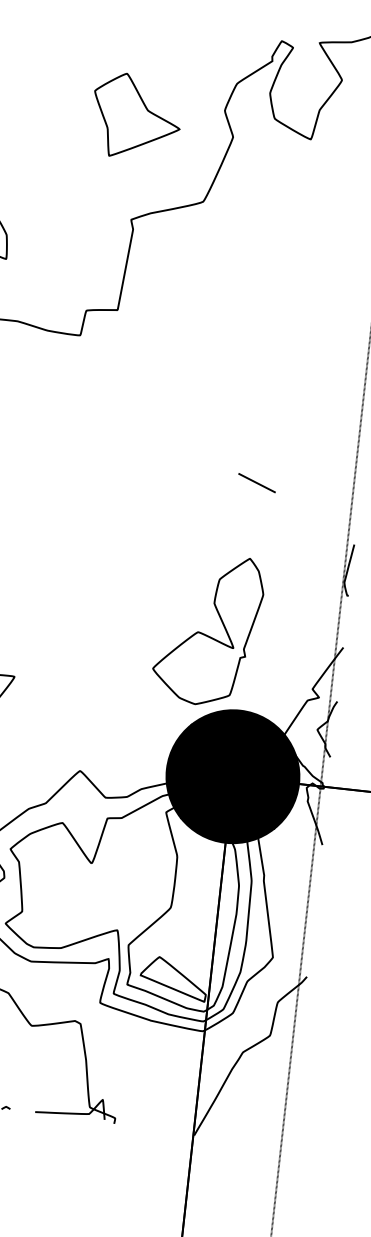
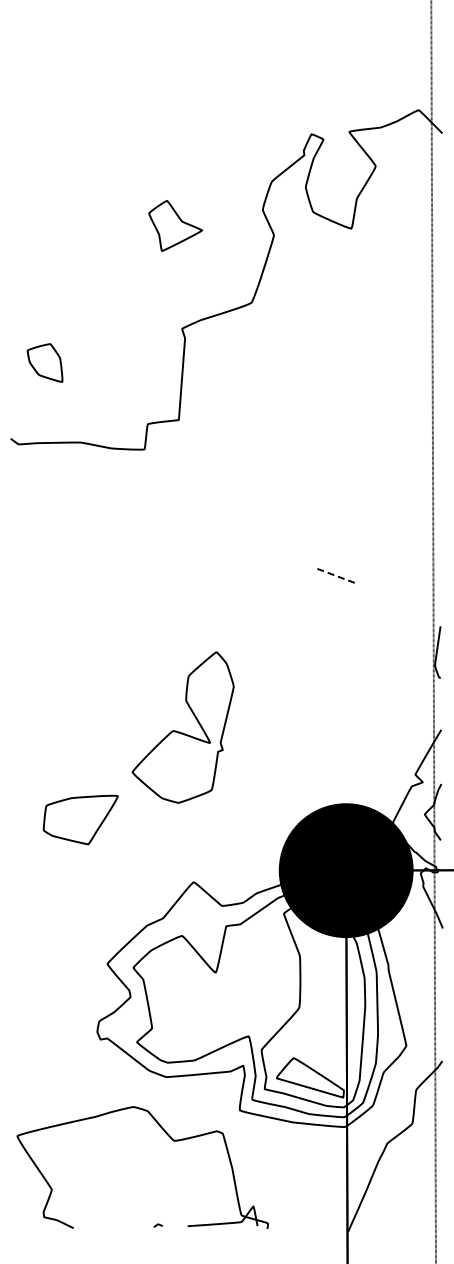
part: (136, 116) -> (175, 225), size x0.6
line: (256, 483) -> (336, 576), solid -> dashed
part: (207, 629) -> (182, 727), moved

